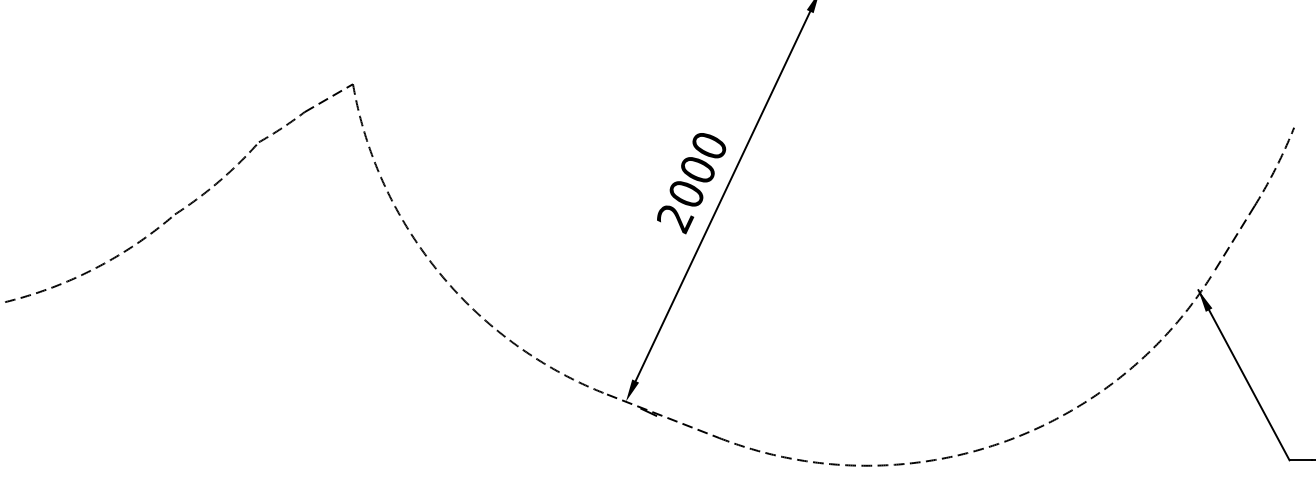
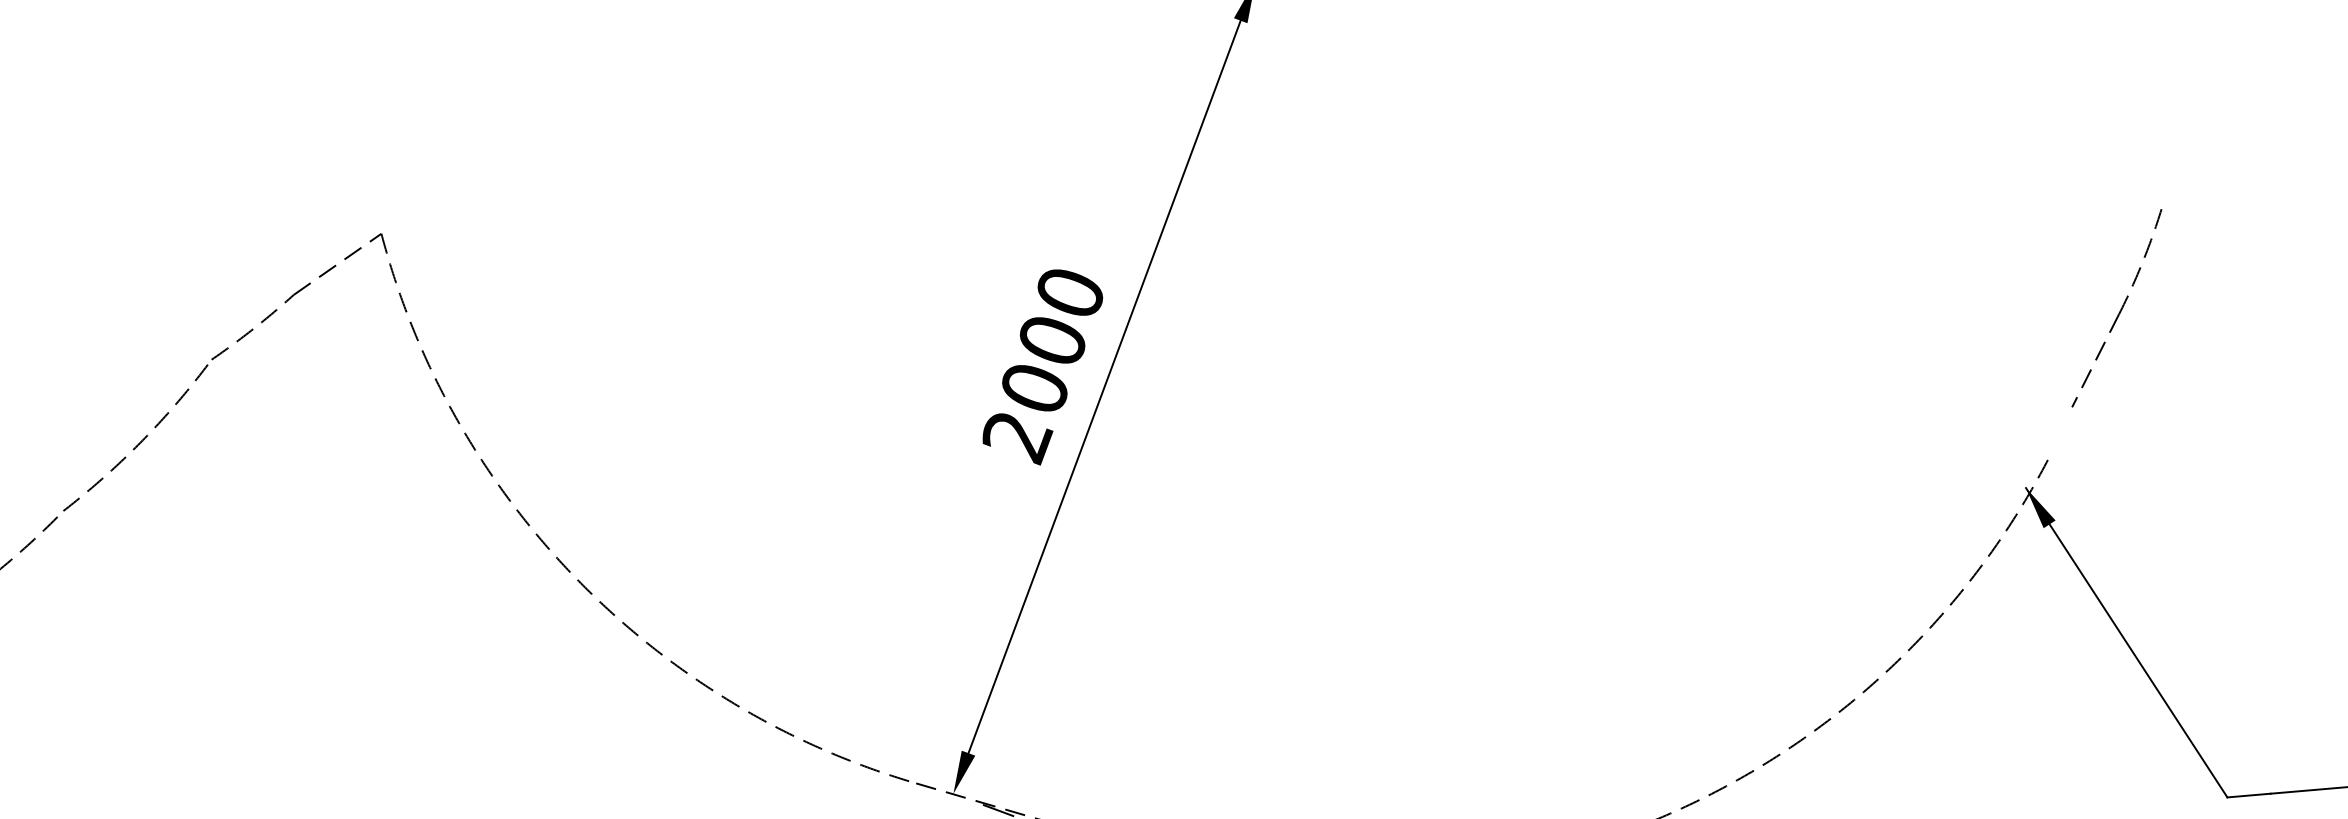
part: (1254, 198) -> (2117, 304), size x0.7

